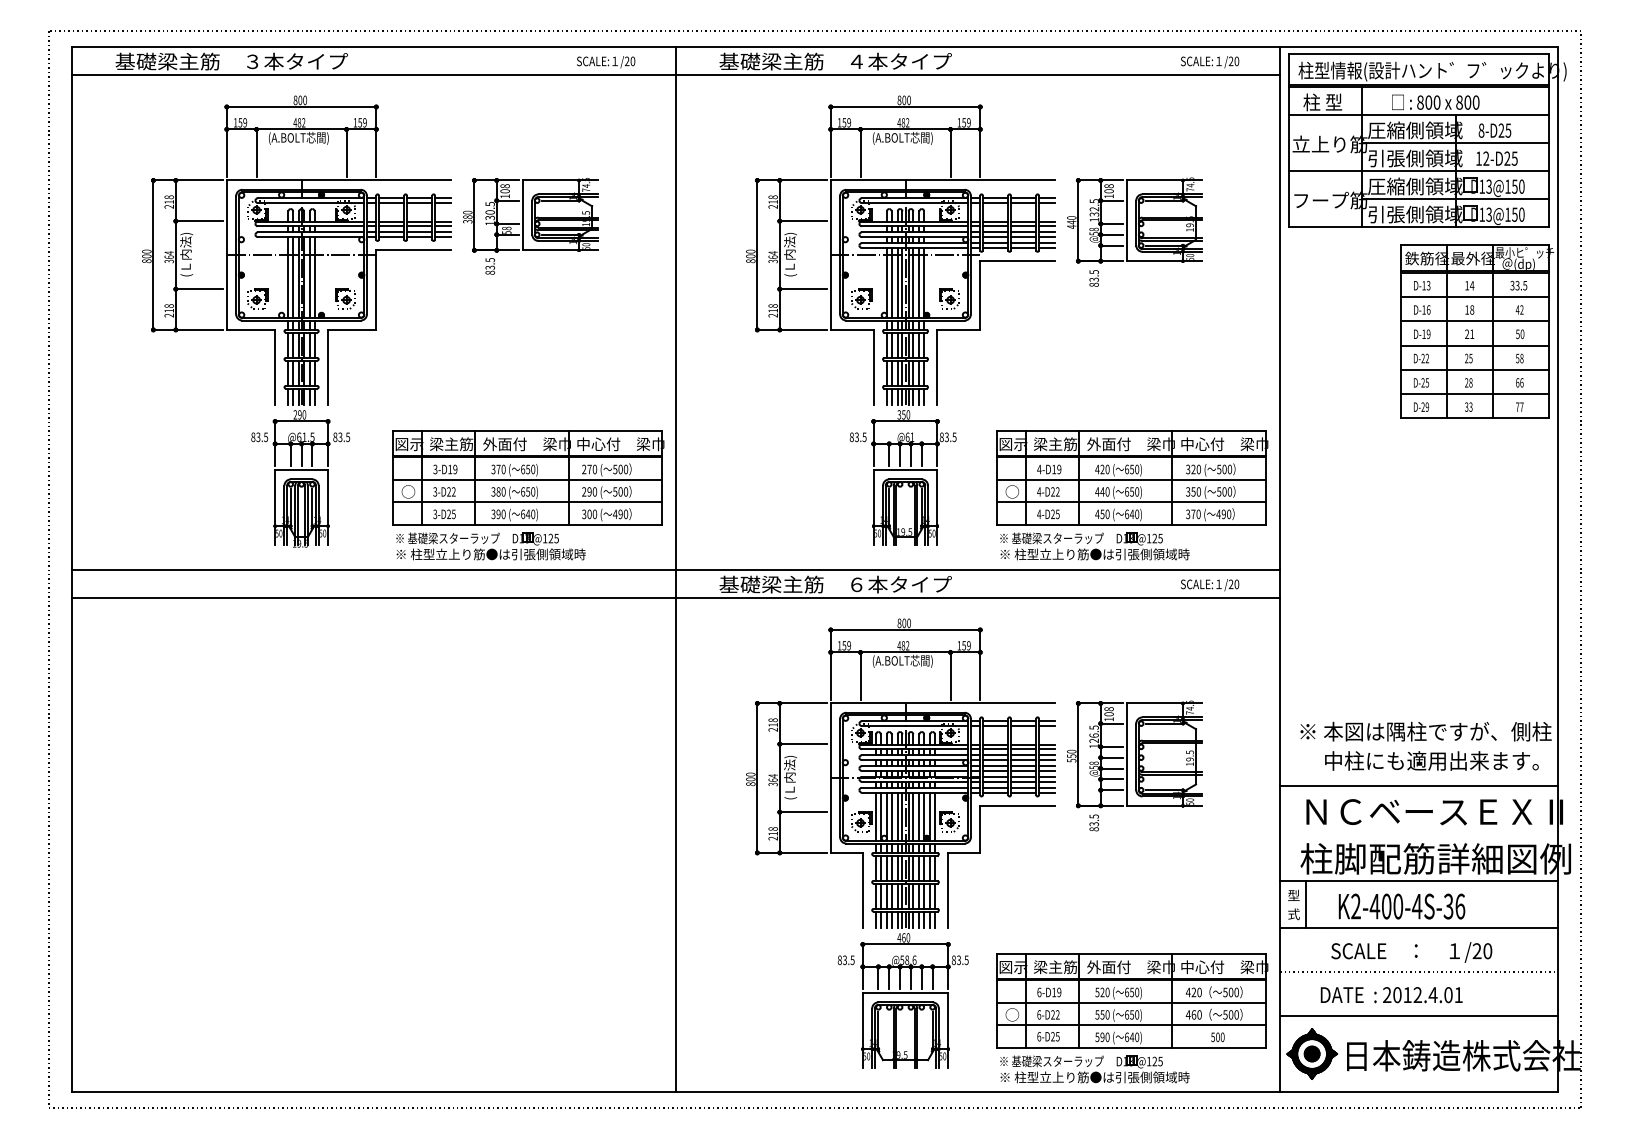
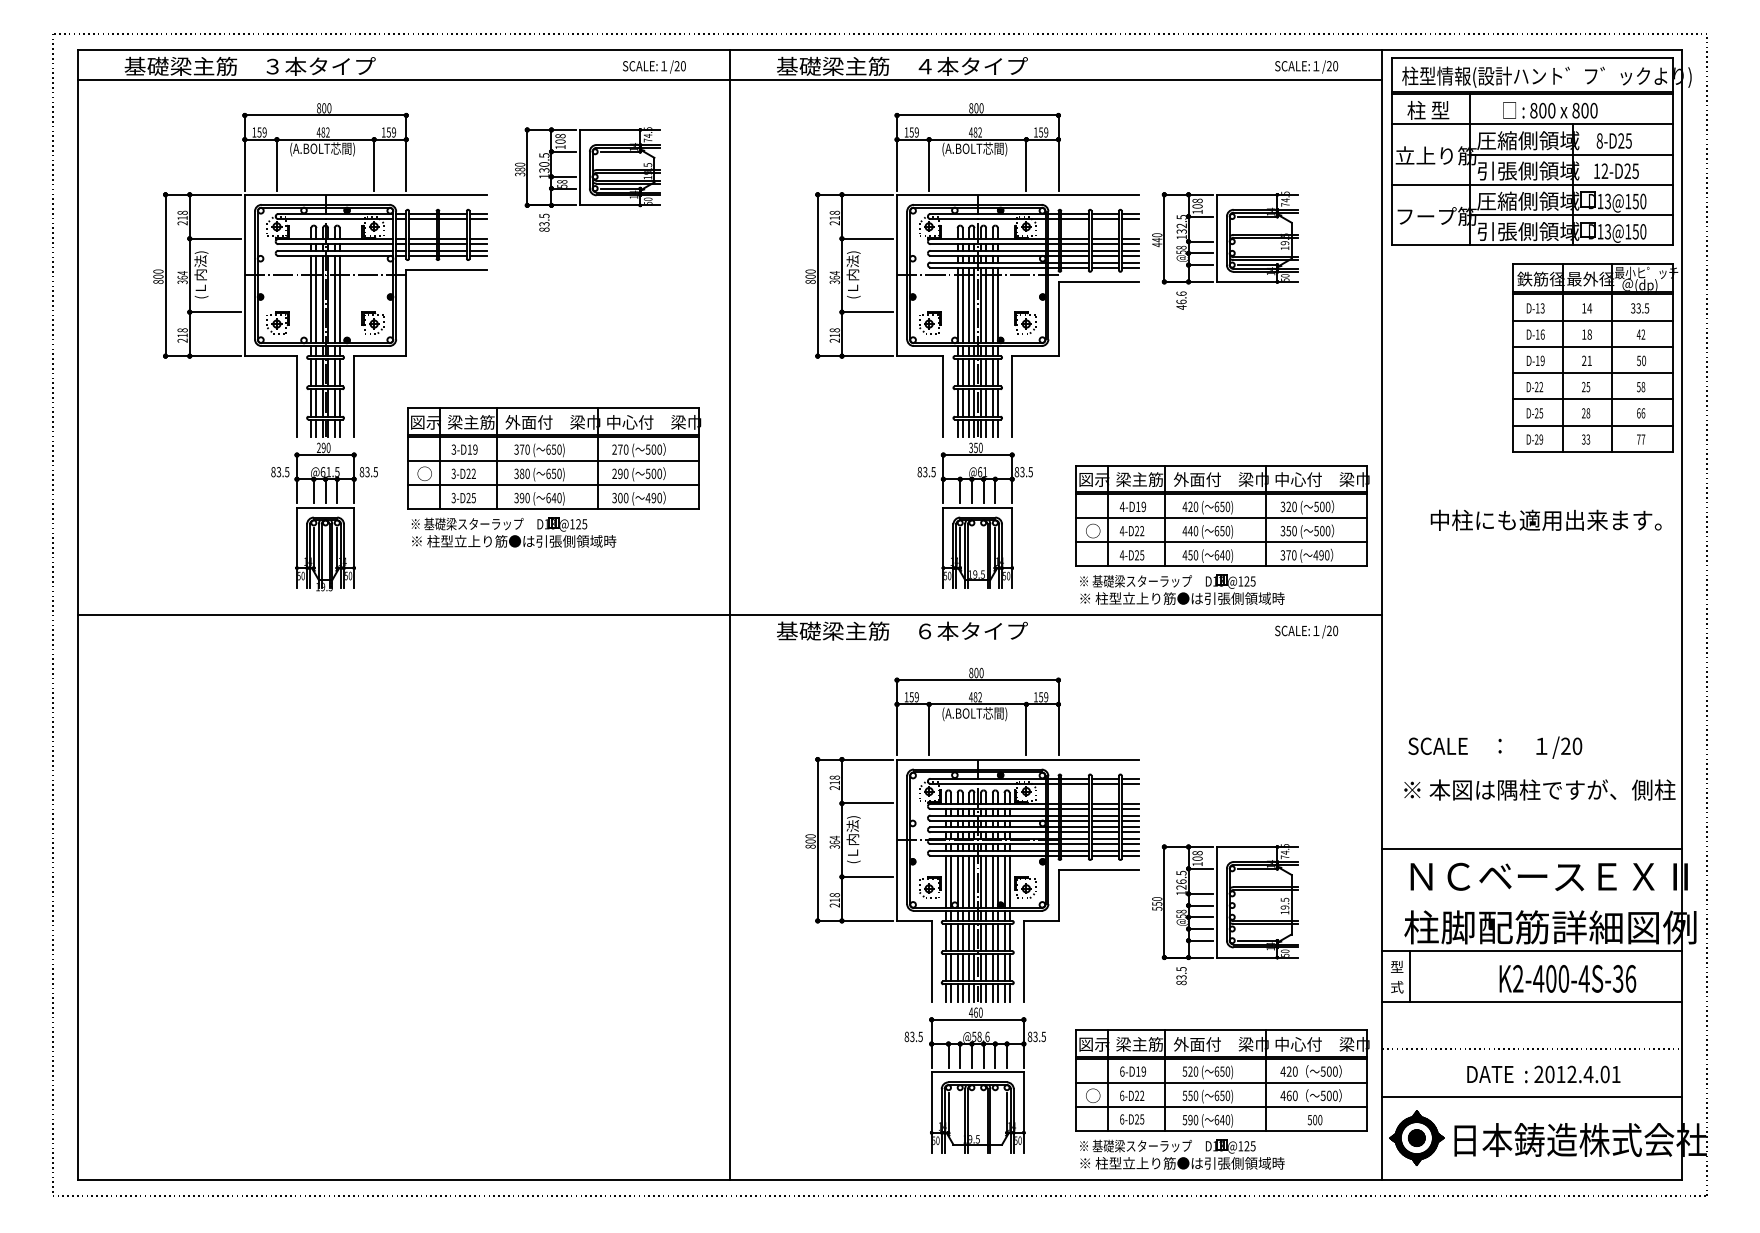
part: (530, 226) -> (587, 179), moved
text: (1093, 278) -> (1180, 300), 83.5 -> 46.6
part: (528, 495) -> (554, 477), moved
line: (676, 597) -> (730, 645), removed
text: (1431, 760) -> (1545, 519), moved
part: (1134, 765) -> (1225, 914), moved
text: (1401, 906) -> (1567, 978), moved
text: (1411, 952) -> (1495, 747), moved
text: (1391, 995) -> (1543, 1074), moved

